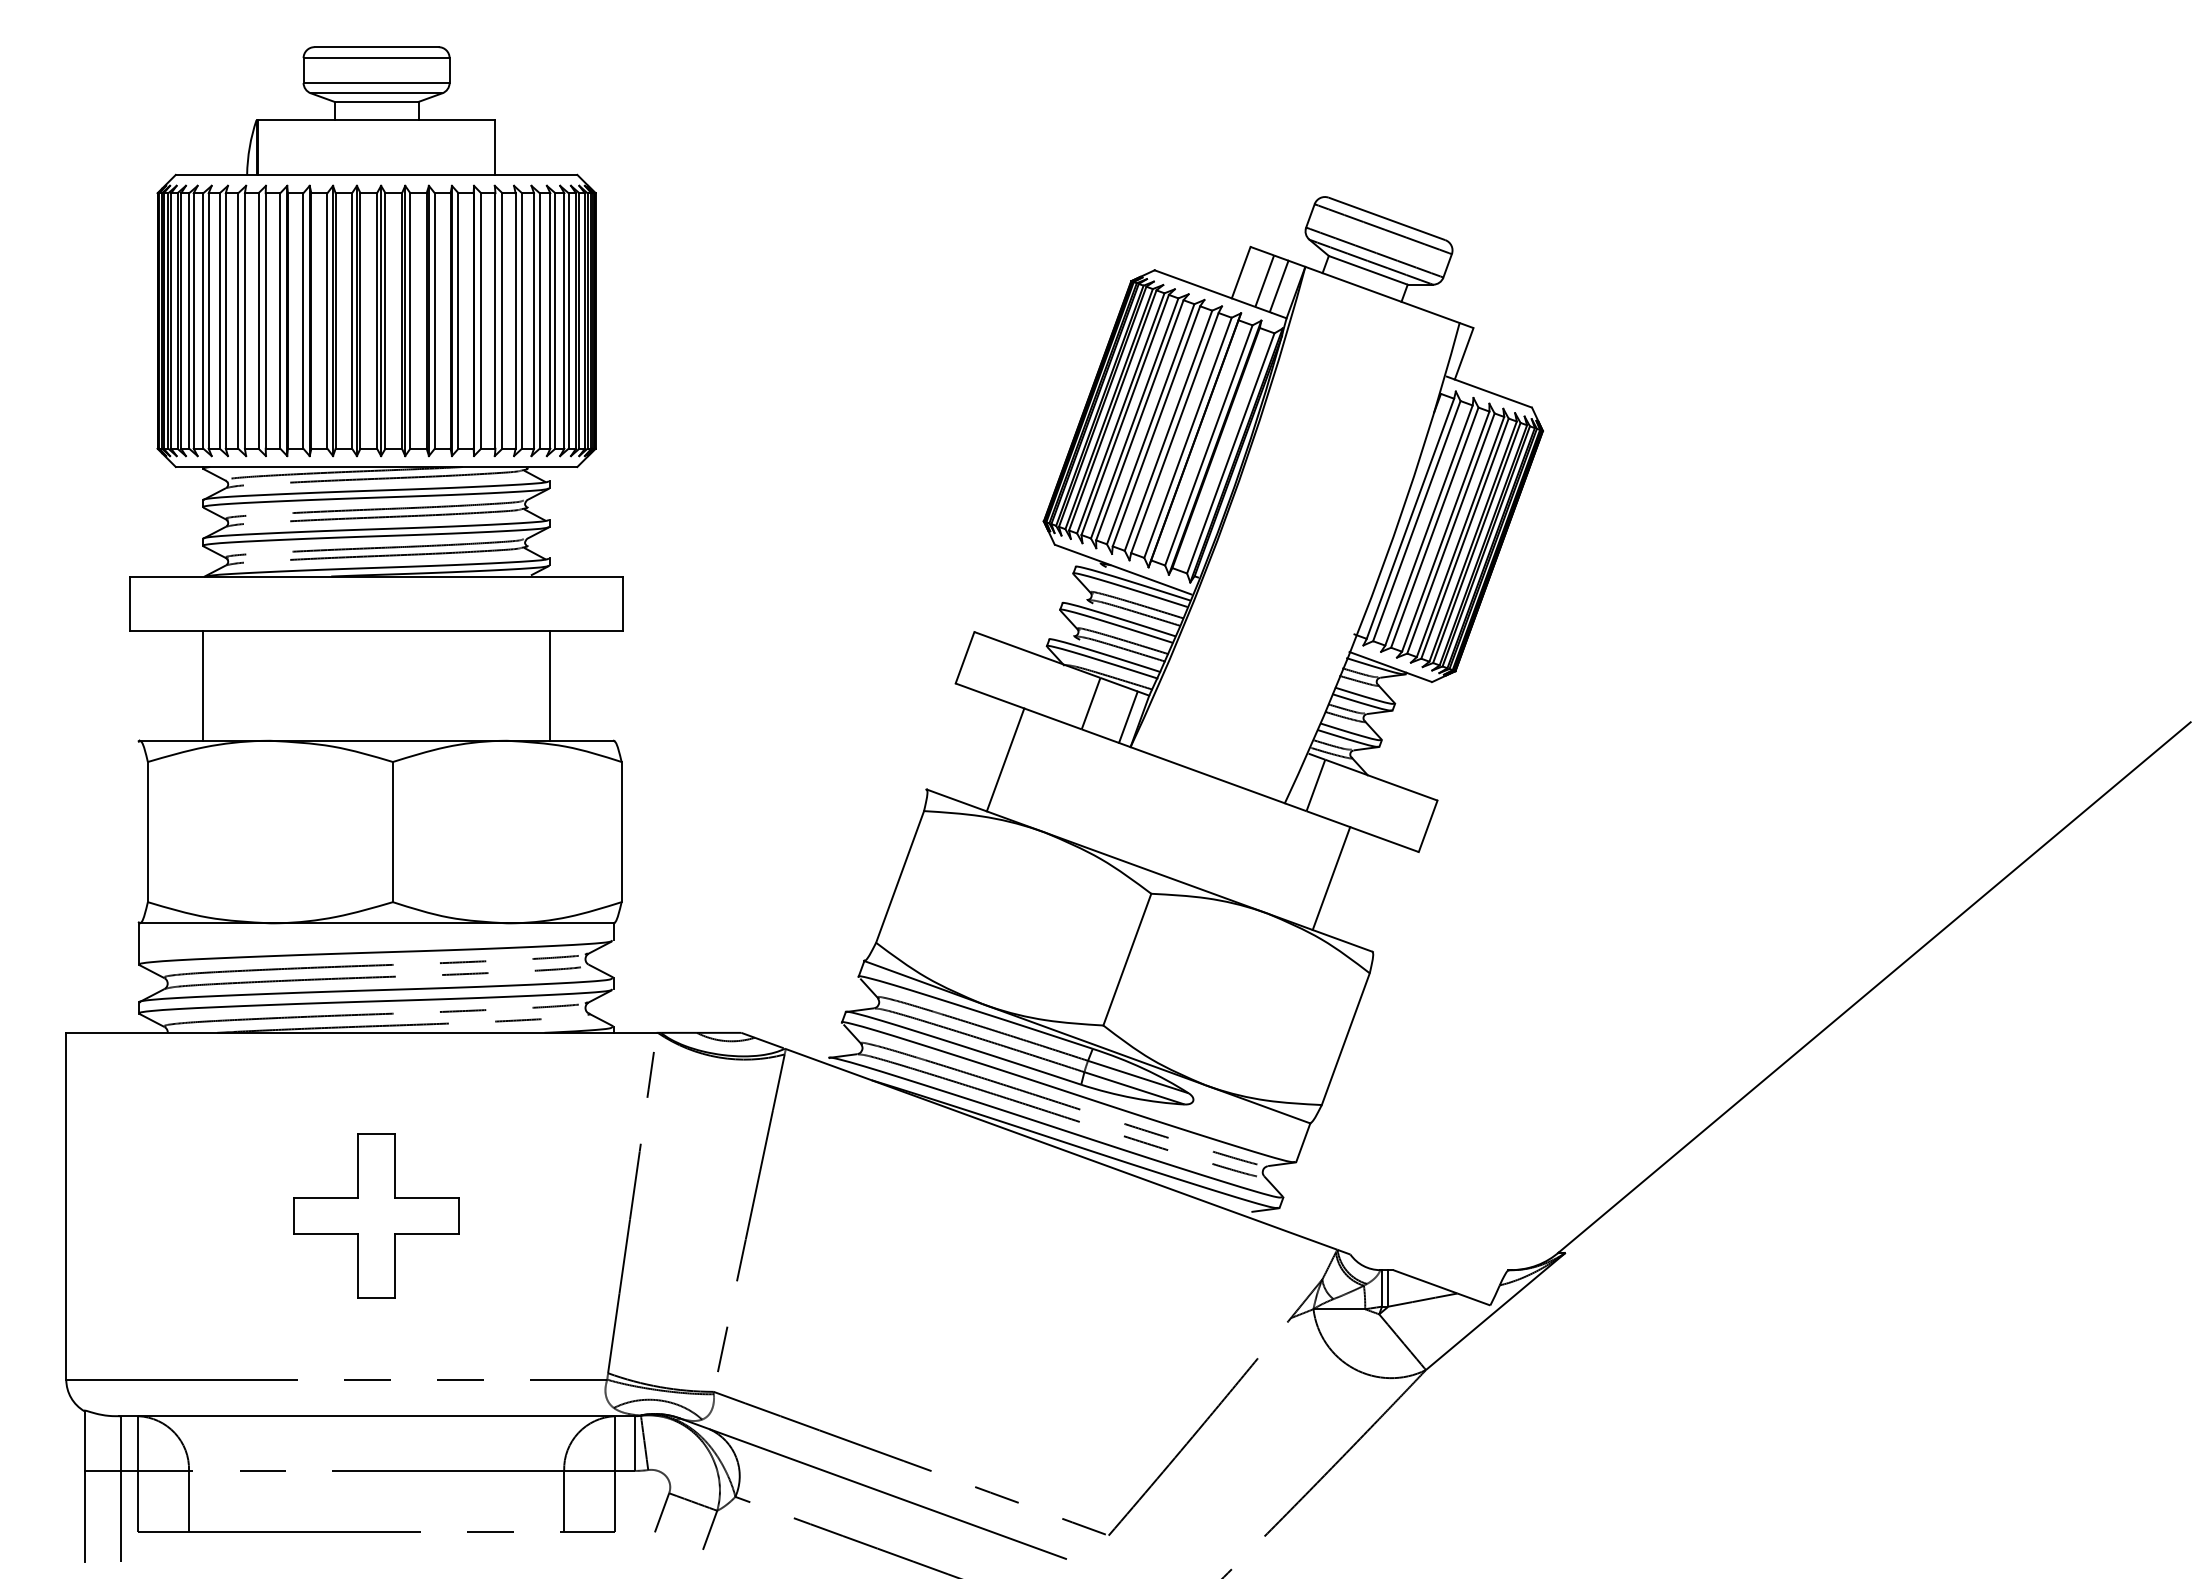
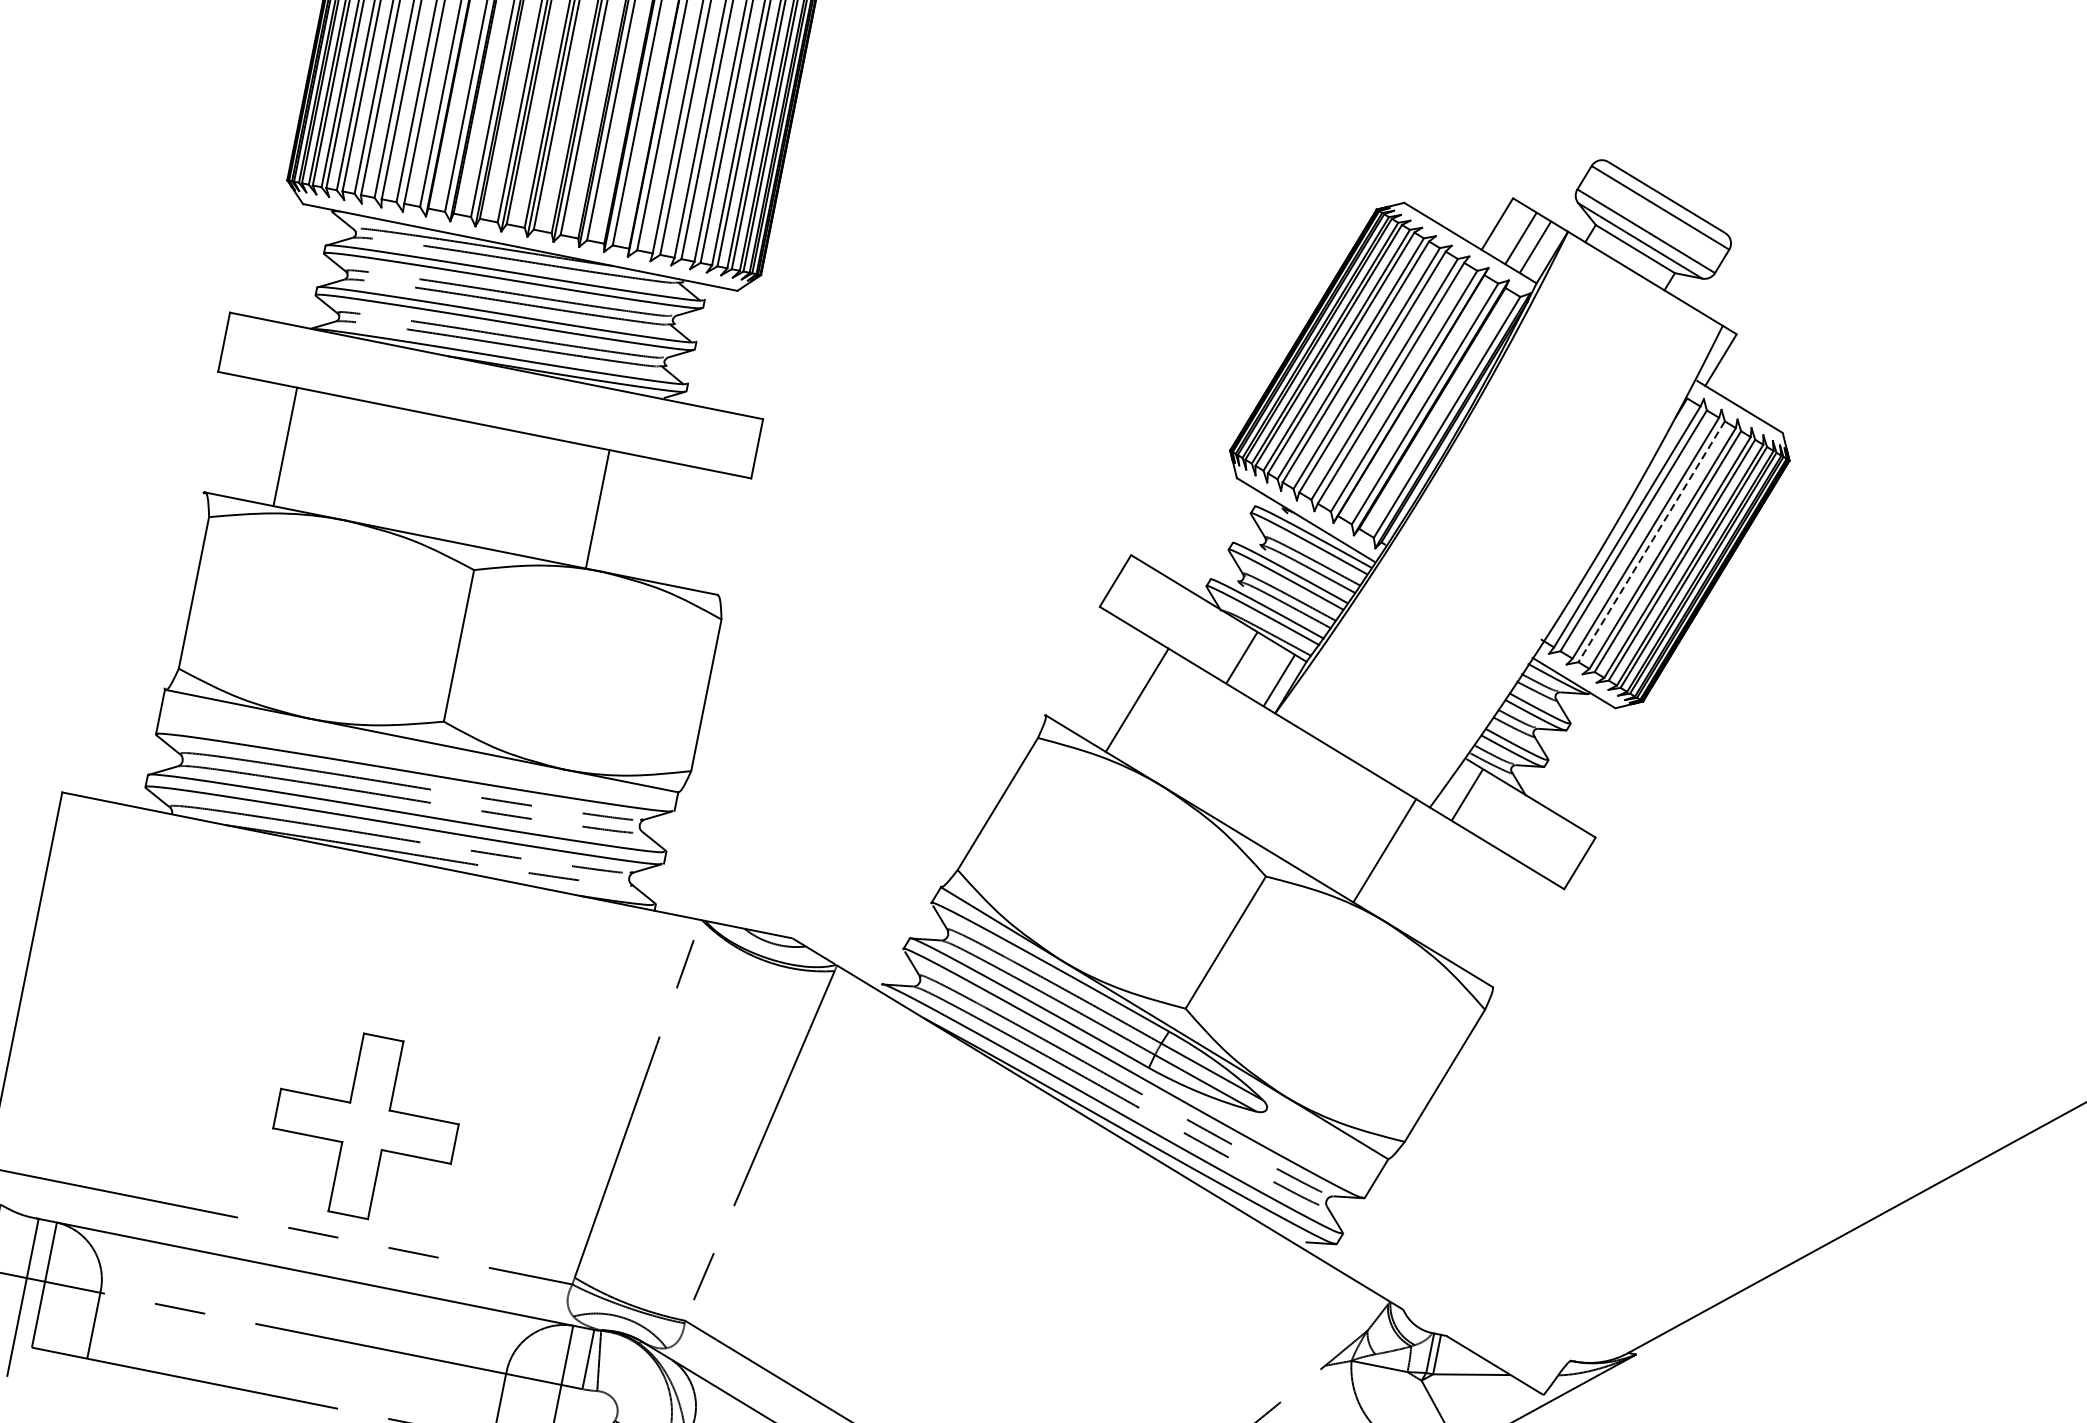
line: (1434, 527) -> (1651, 541), solid -> dashed
line: (550, 685) -> (598, 508), moved
line: (1331, 878) -> (1384, 850), moved
part: (376, 1215) -> (365, 1126), moved

